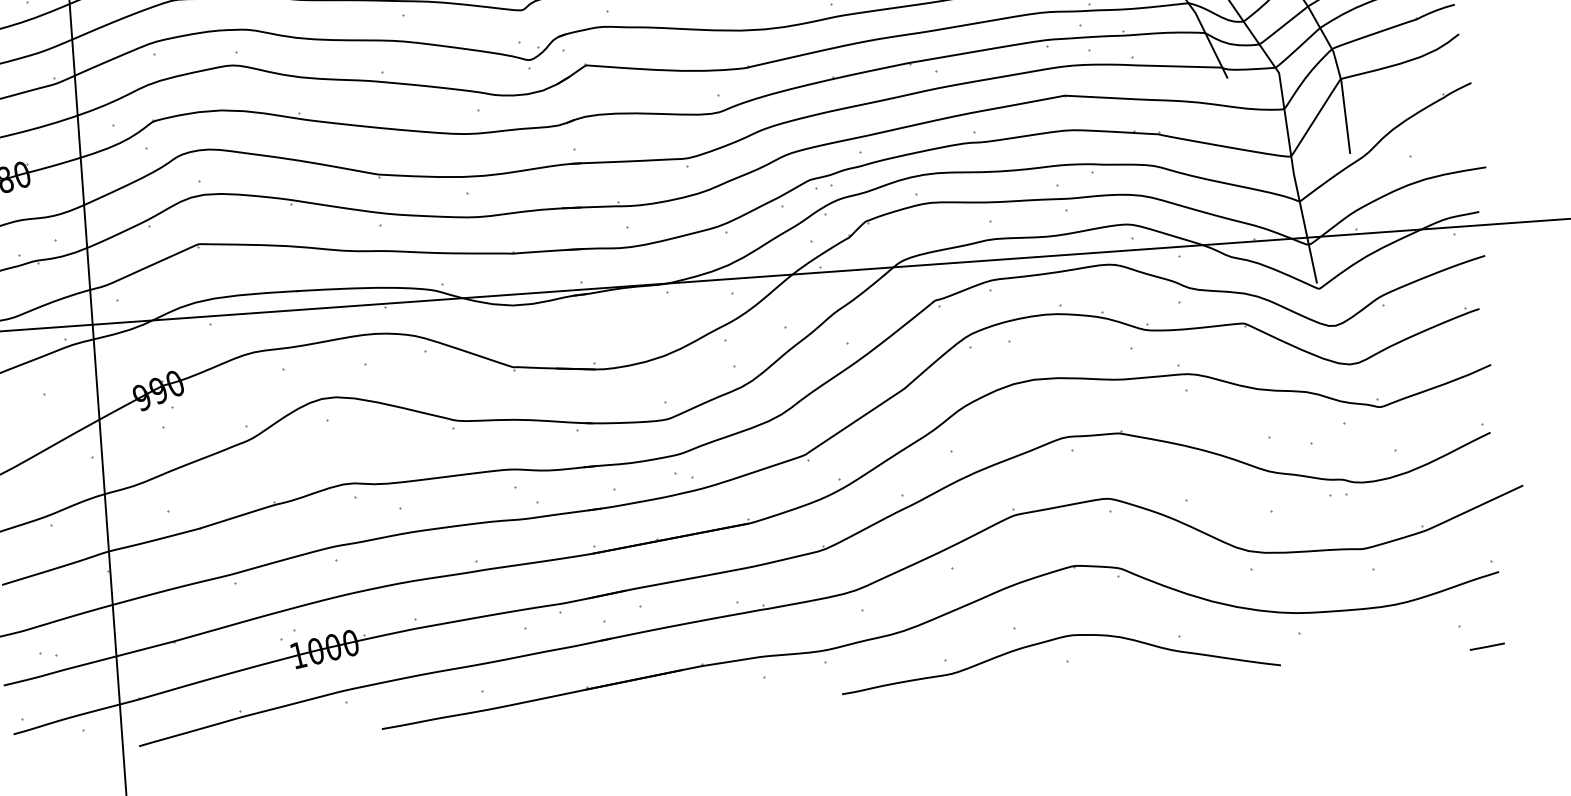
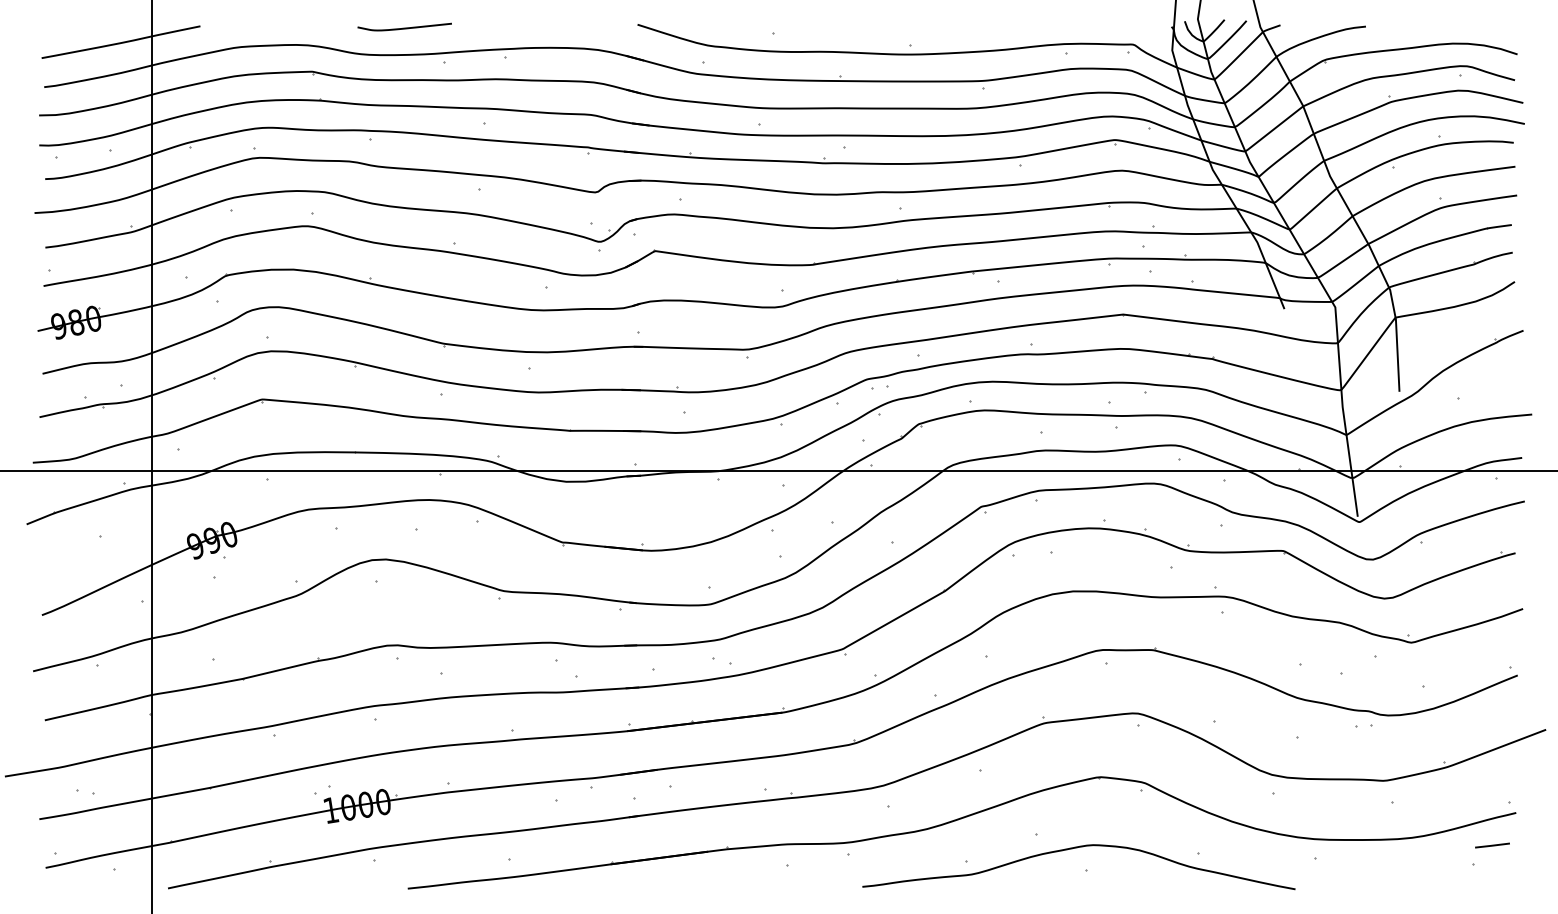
line: (1487, 646) -> (1492, 845), moved

